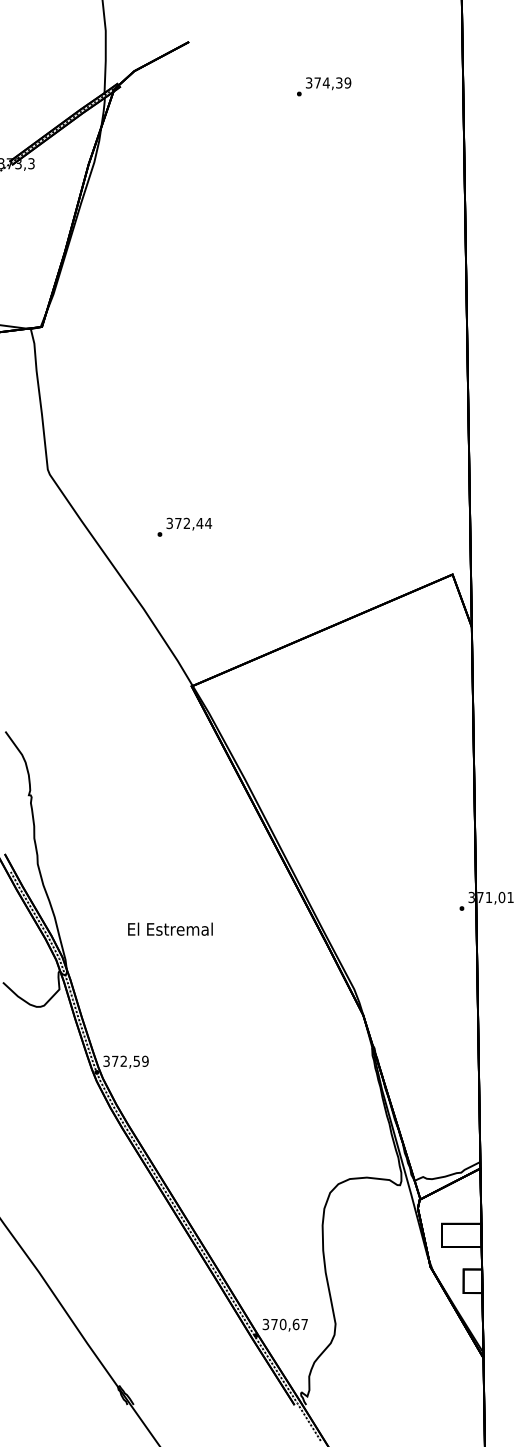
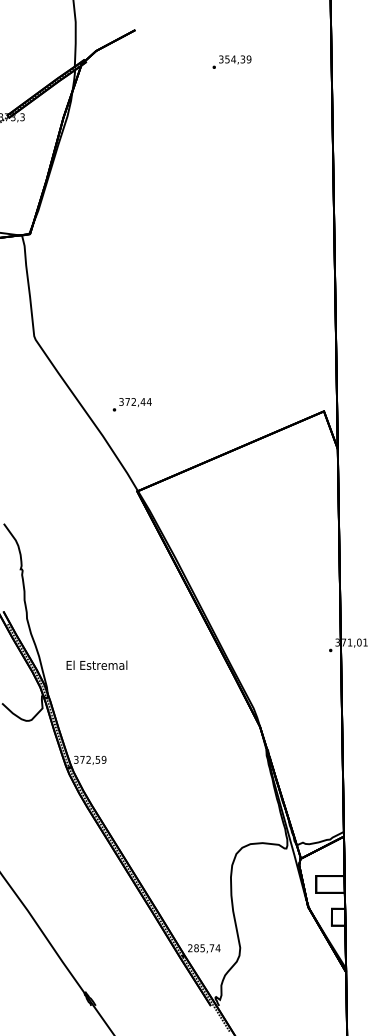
text: (317, 82) -> (227, 59), 374,39 -> 354,39
text: (184, 526) -> (132, 404), moved
text: (170, 928) -> (97, 664), moved
text: (285, 1324) -> (204, 948), 370,67 -> 285,74

